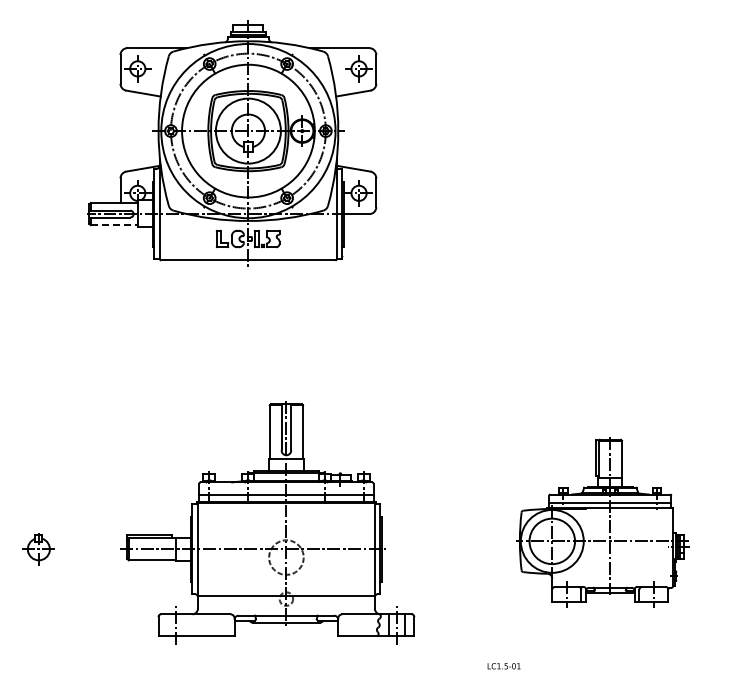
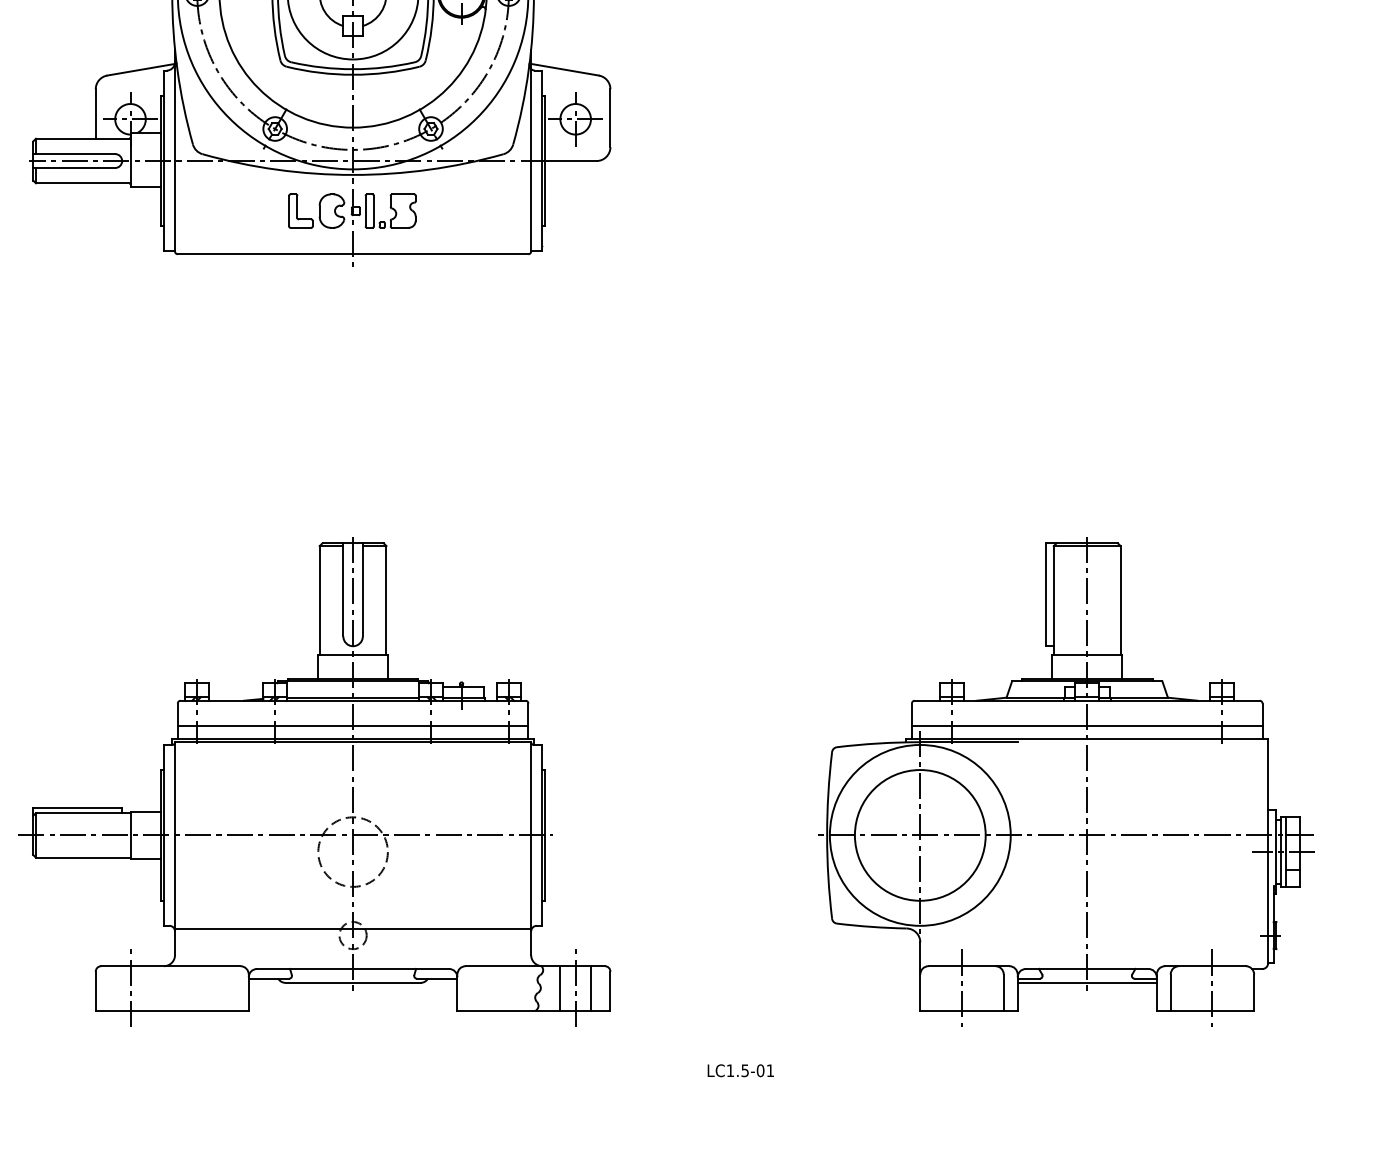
line: (114, 225) -> (83, 183), dashed -> solid
part: (267, 522) -> (315, 781), moved
part: (603, 522) -> (1067, 781), size x1.43
text: (503, 666) -> (739, 1071), moved

